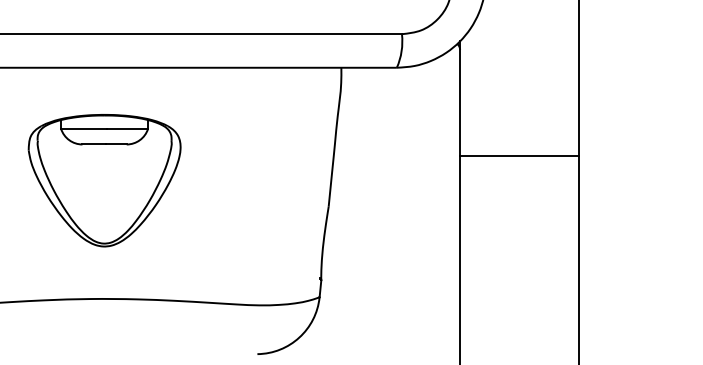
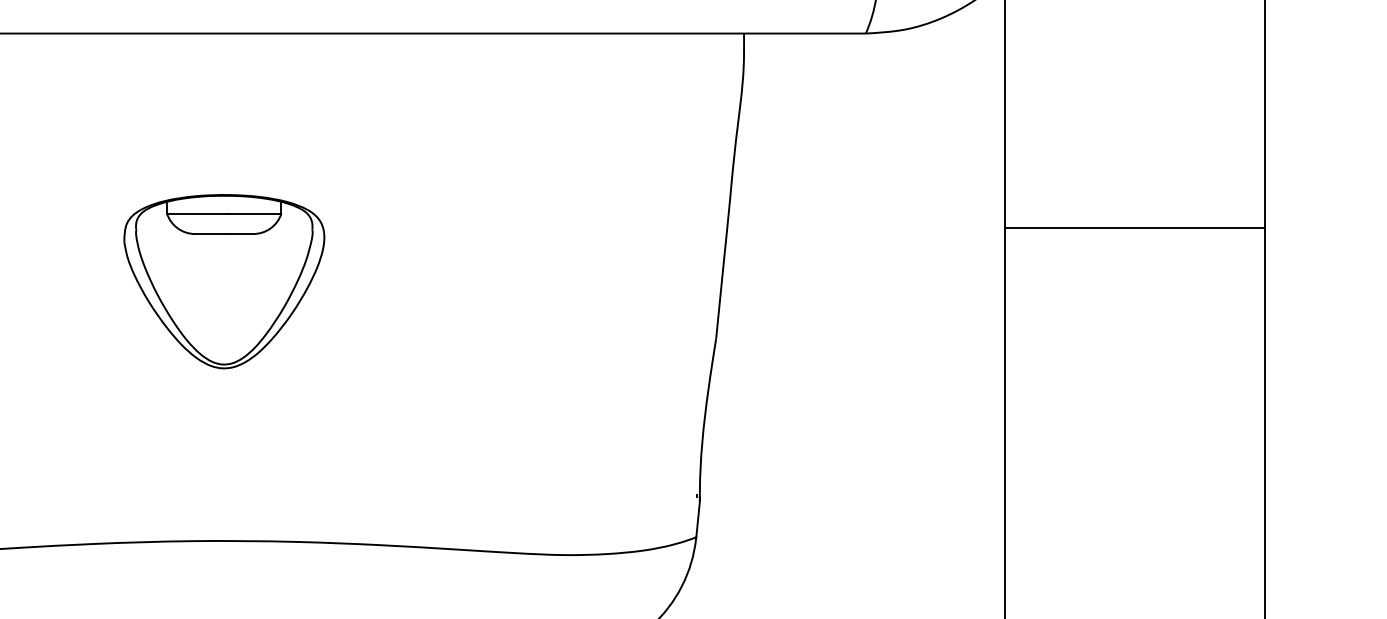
part: (104, 180) -> (224, 280), size x0.6

